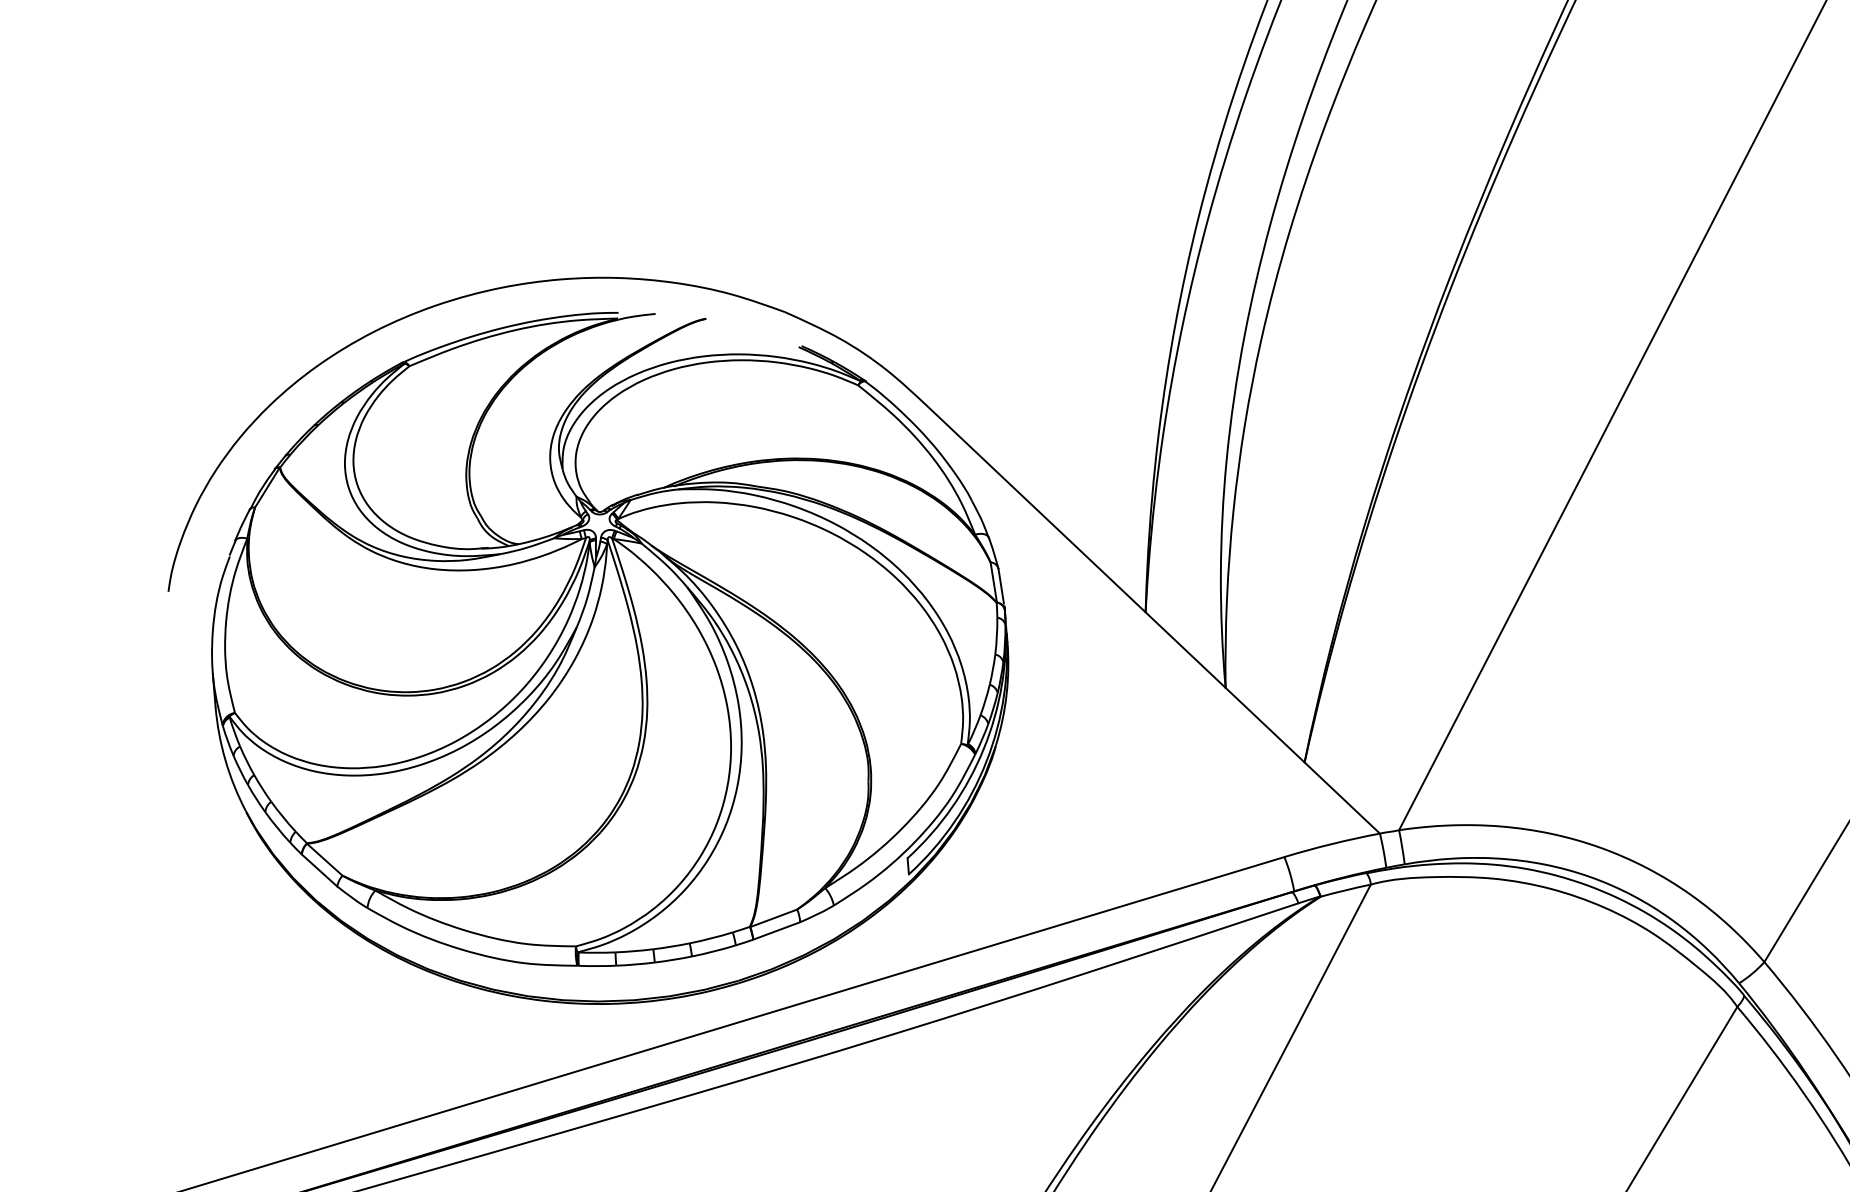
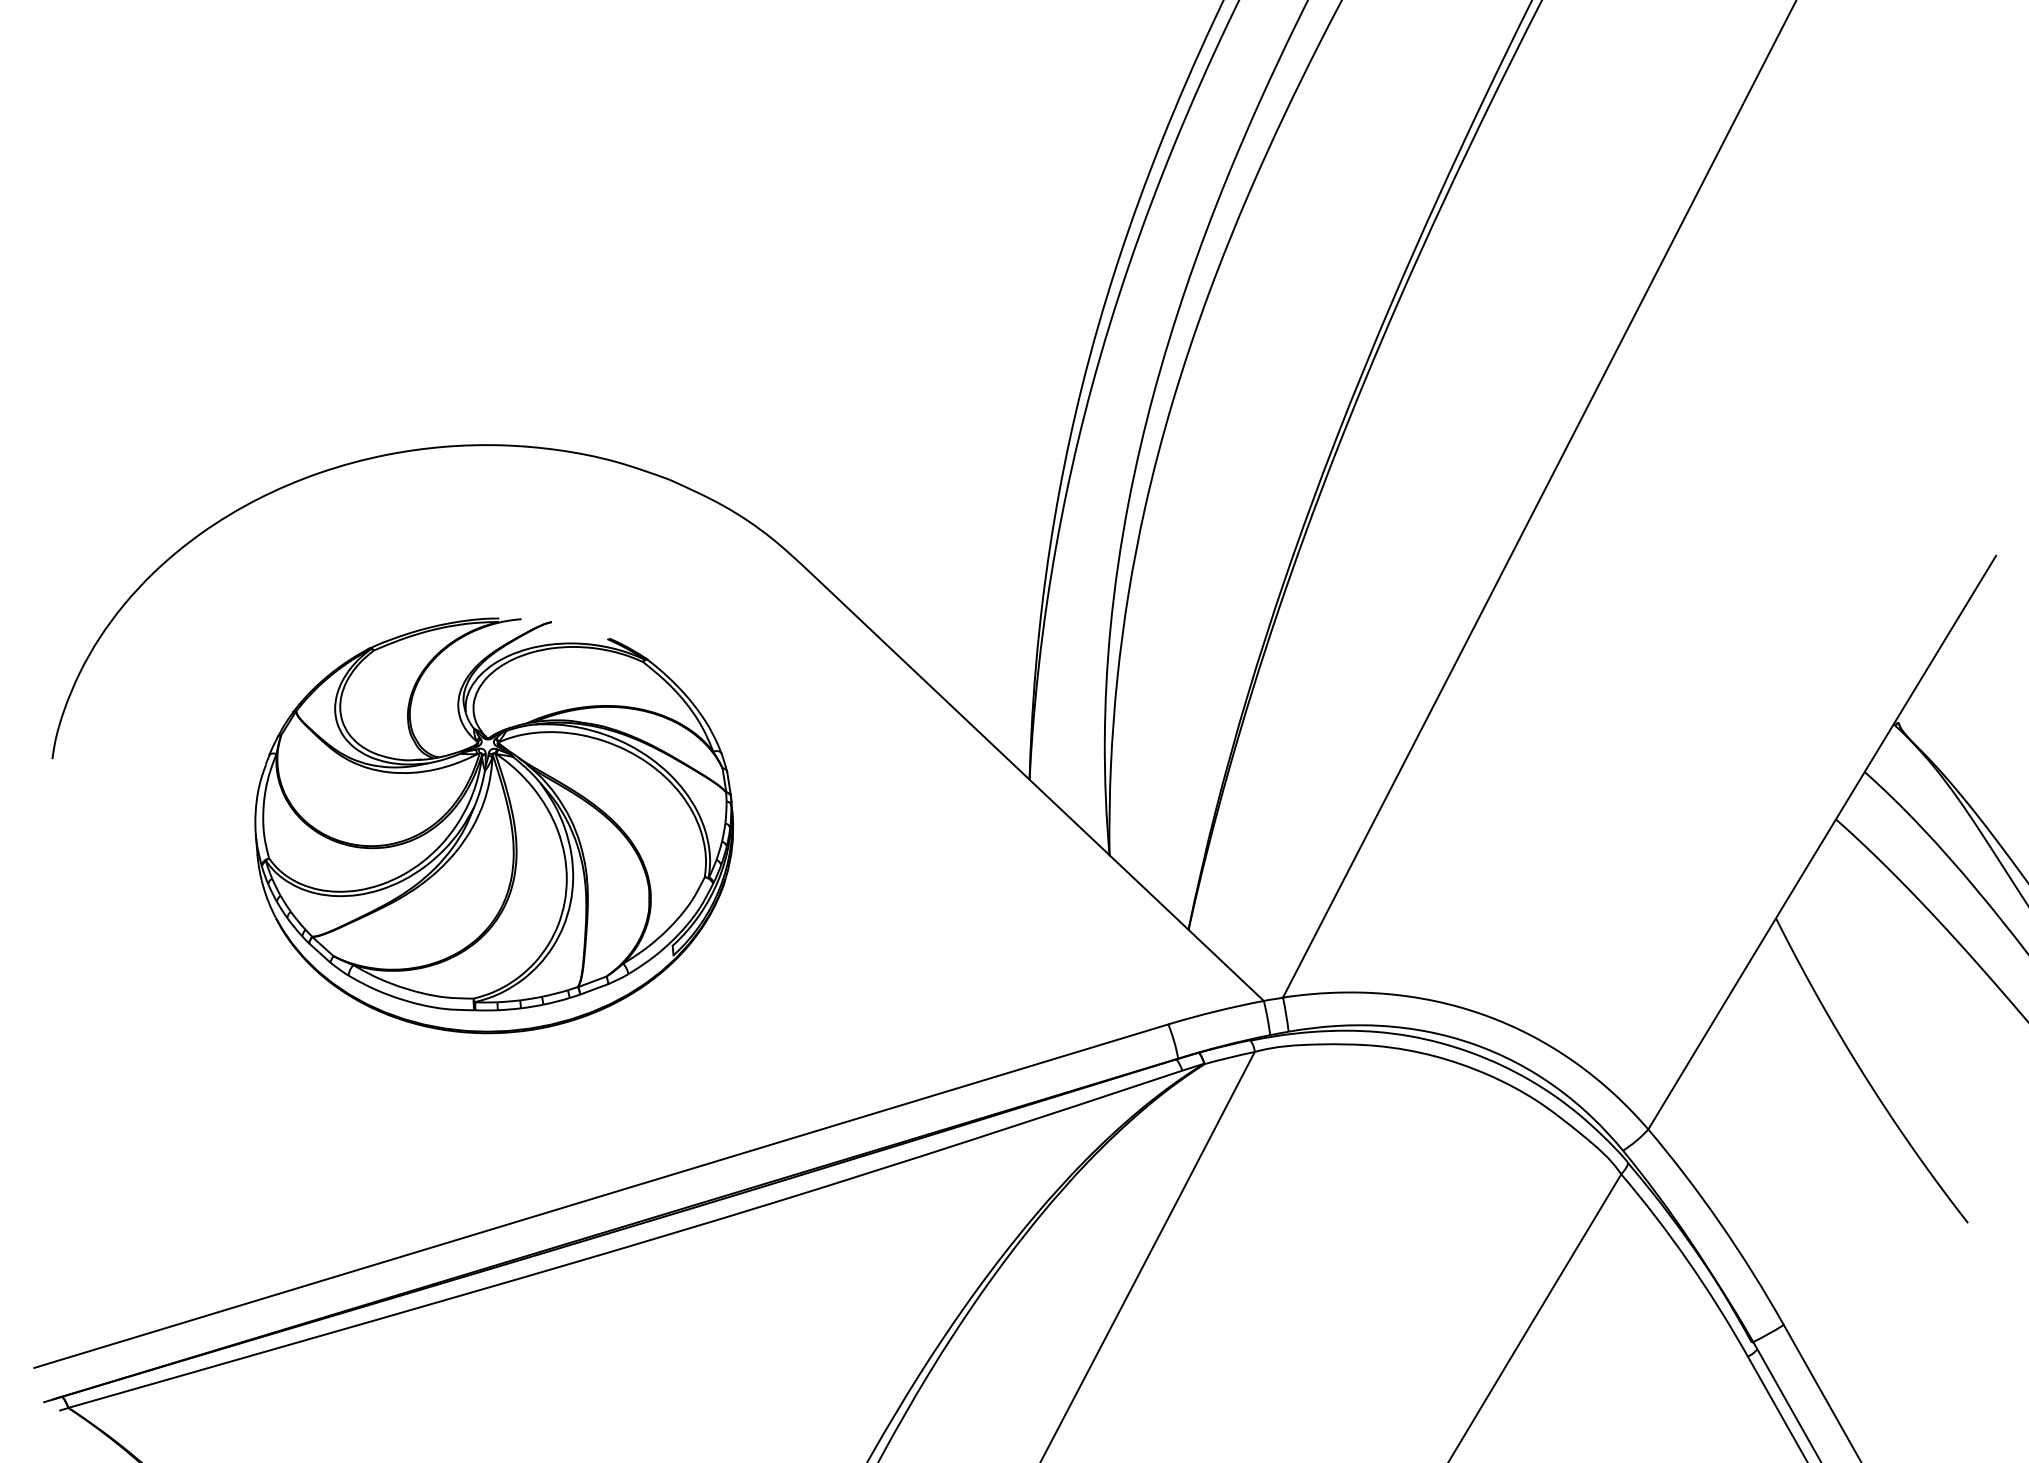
part: (610, 658) -> (494, 825), size x0.6

